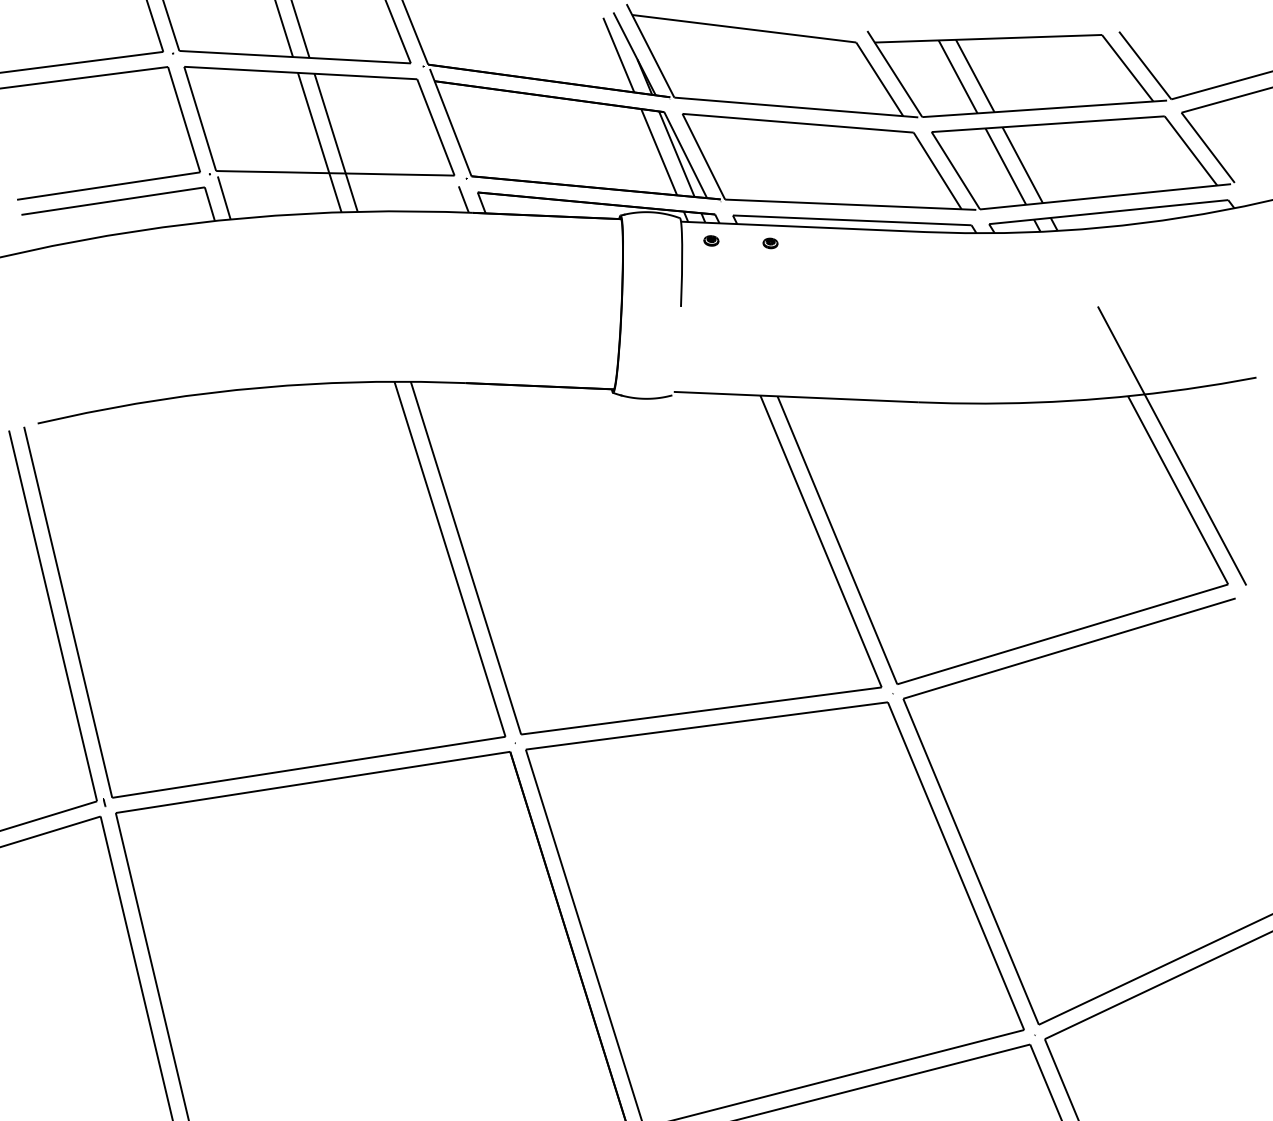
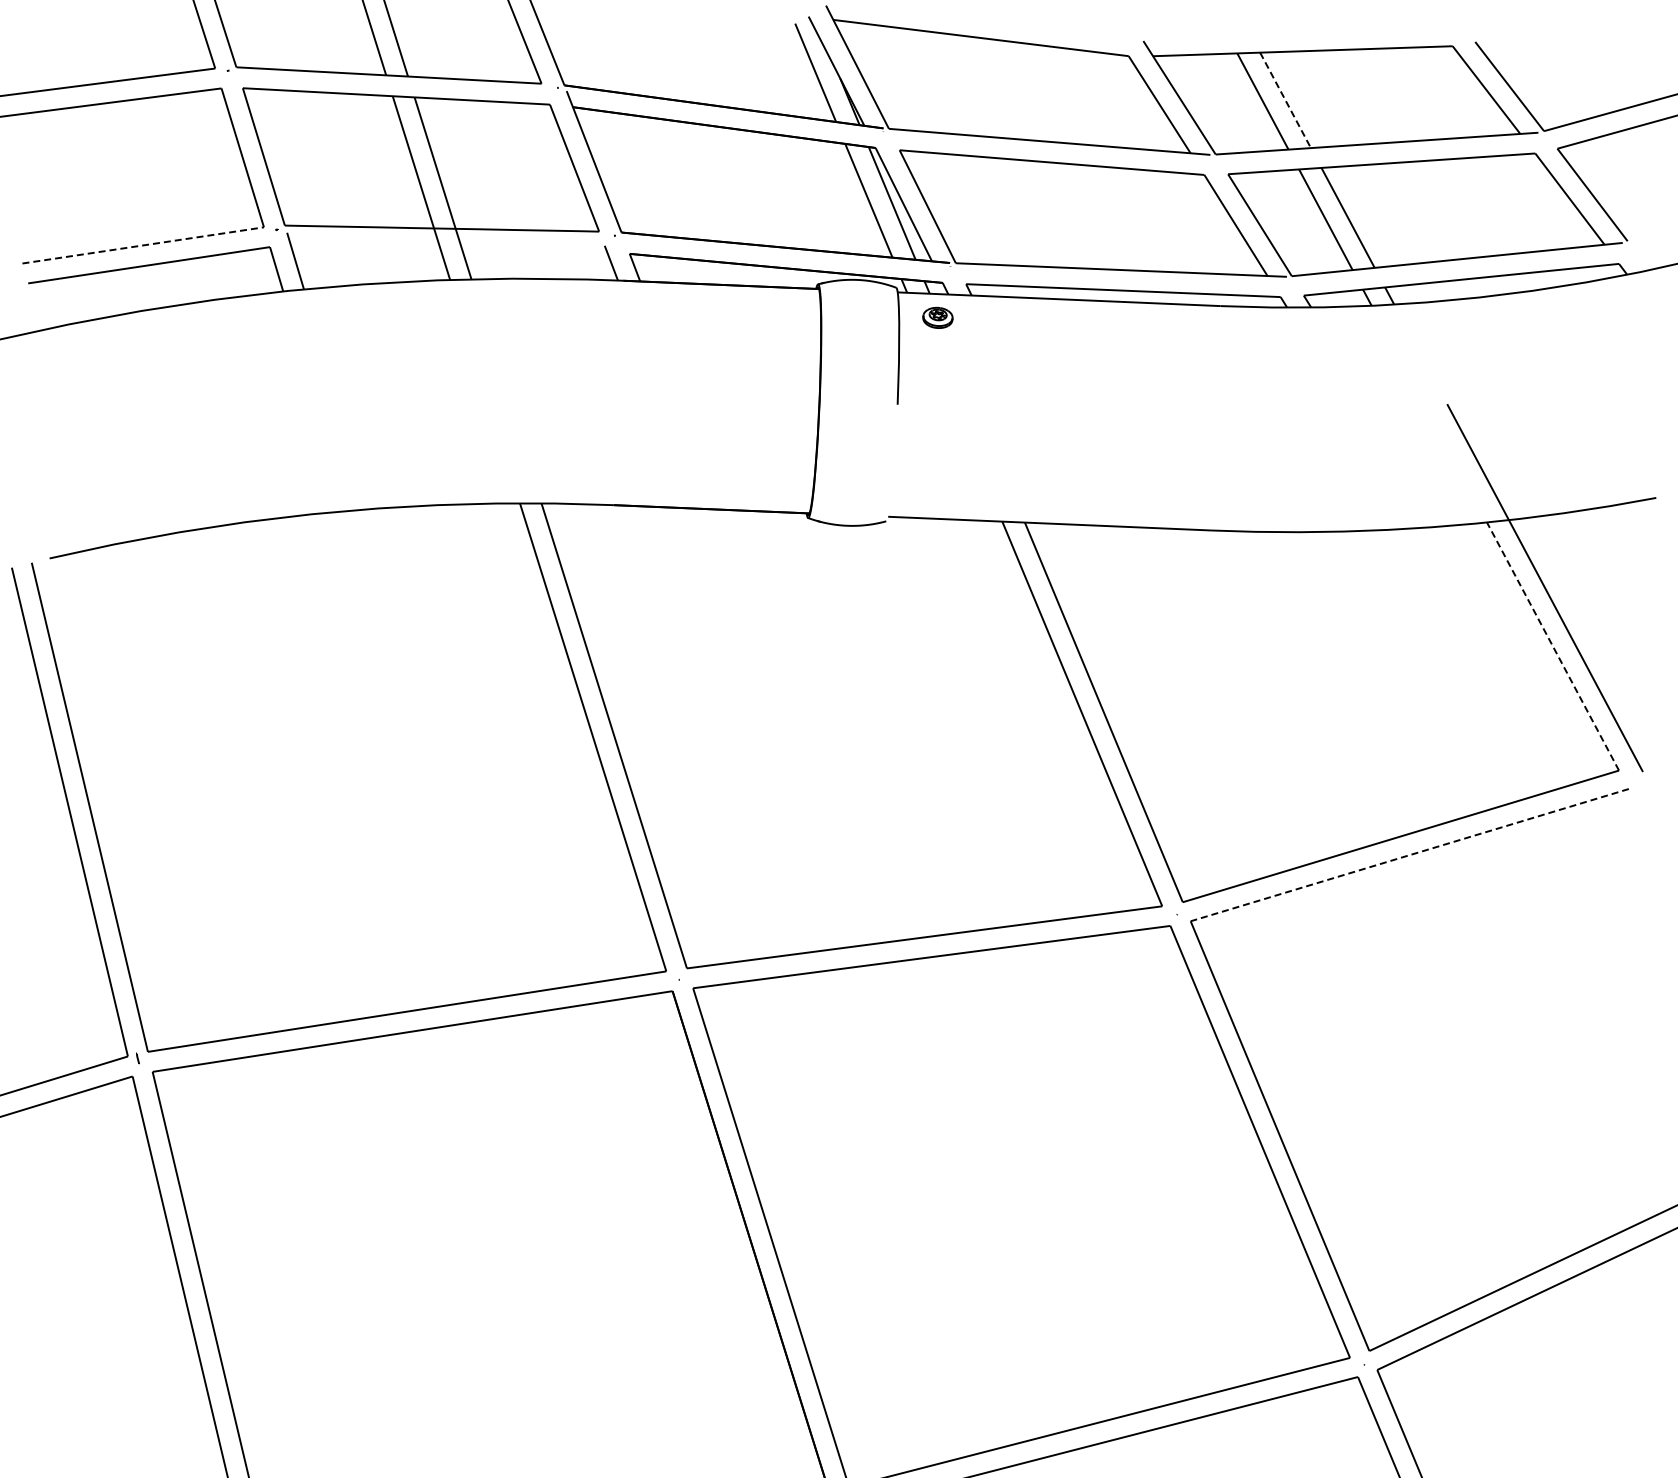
line: (975, 76) -> (1285, 100), solid -> dashed
line: (108, 186) -> (143, 245), solid -> dashed
part: (711, 240) -> (937, 317), size x1.6
part: (770, 243) -> (1015, 320), removed
line: (1178, 490) -> (1553, 646), solid -> dashed
line: (1069, 648) -> (1409, 855), solid -> dashed

